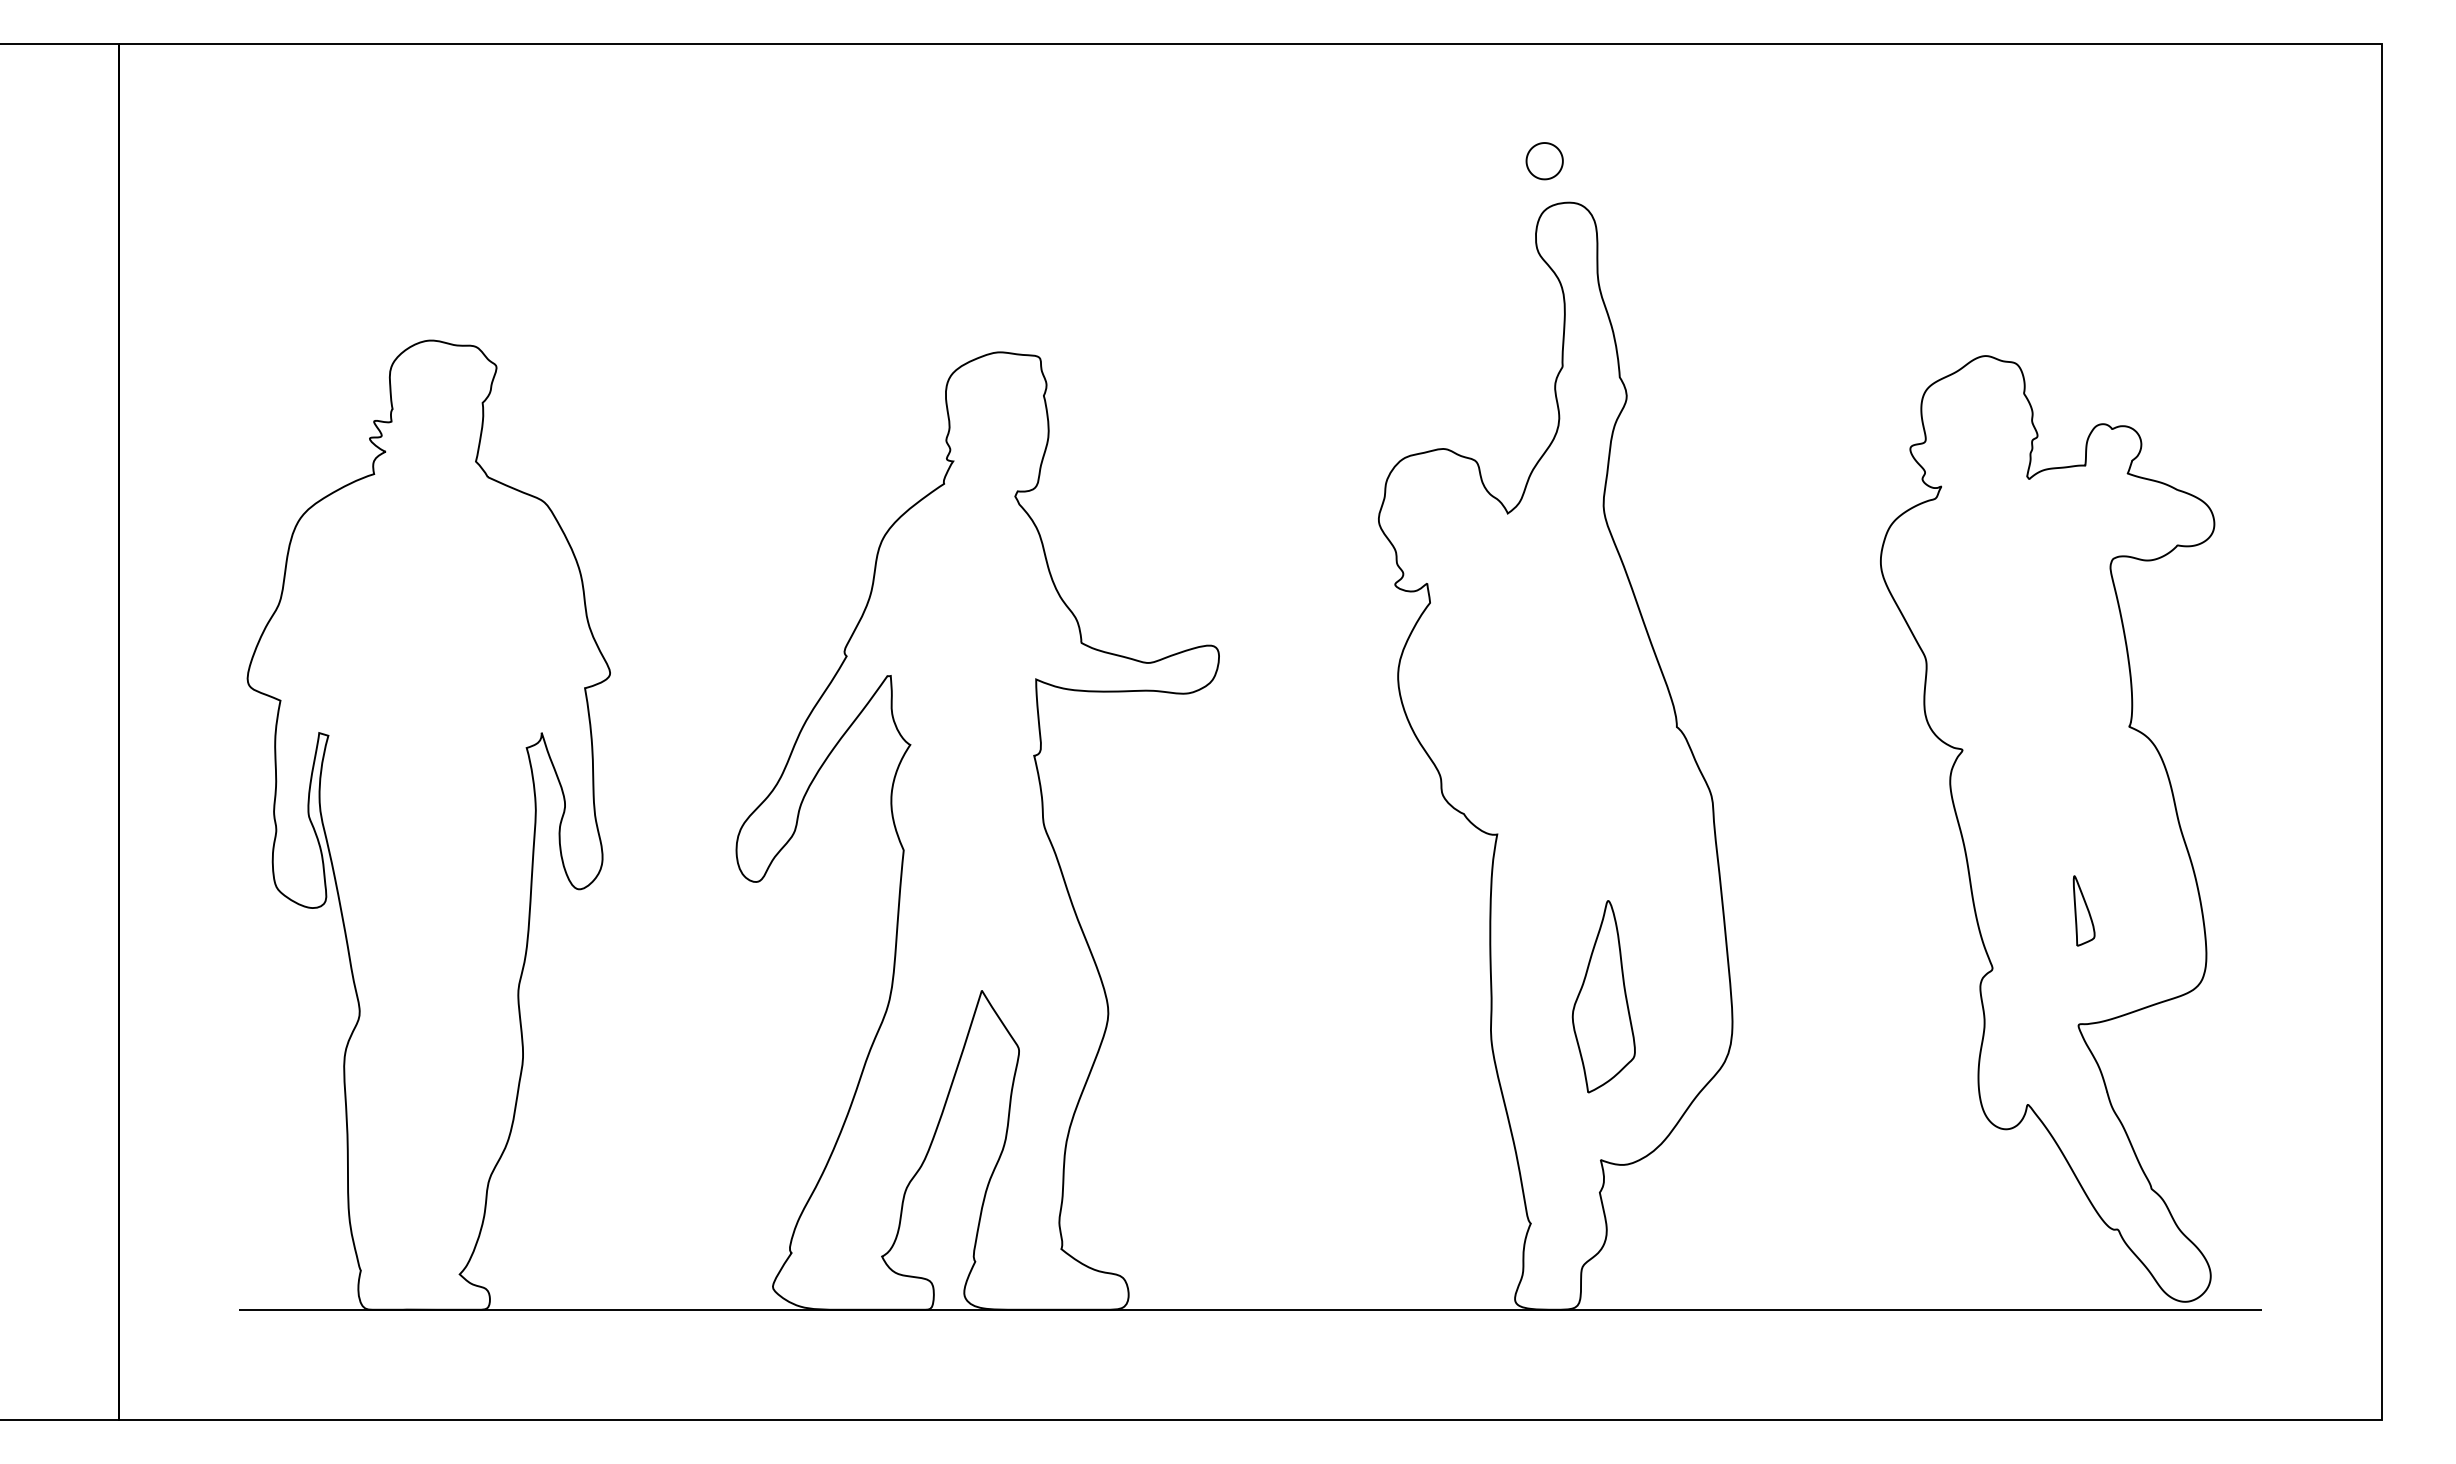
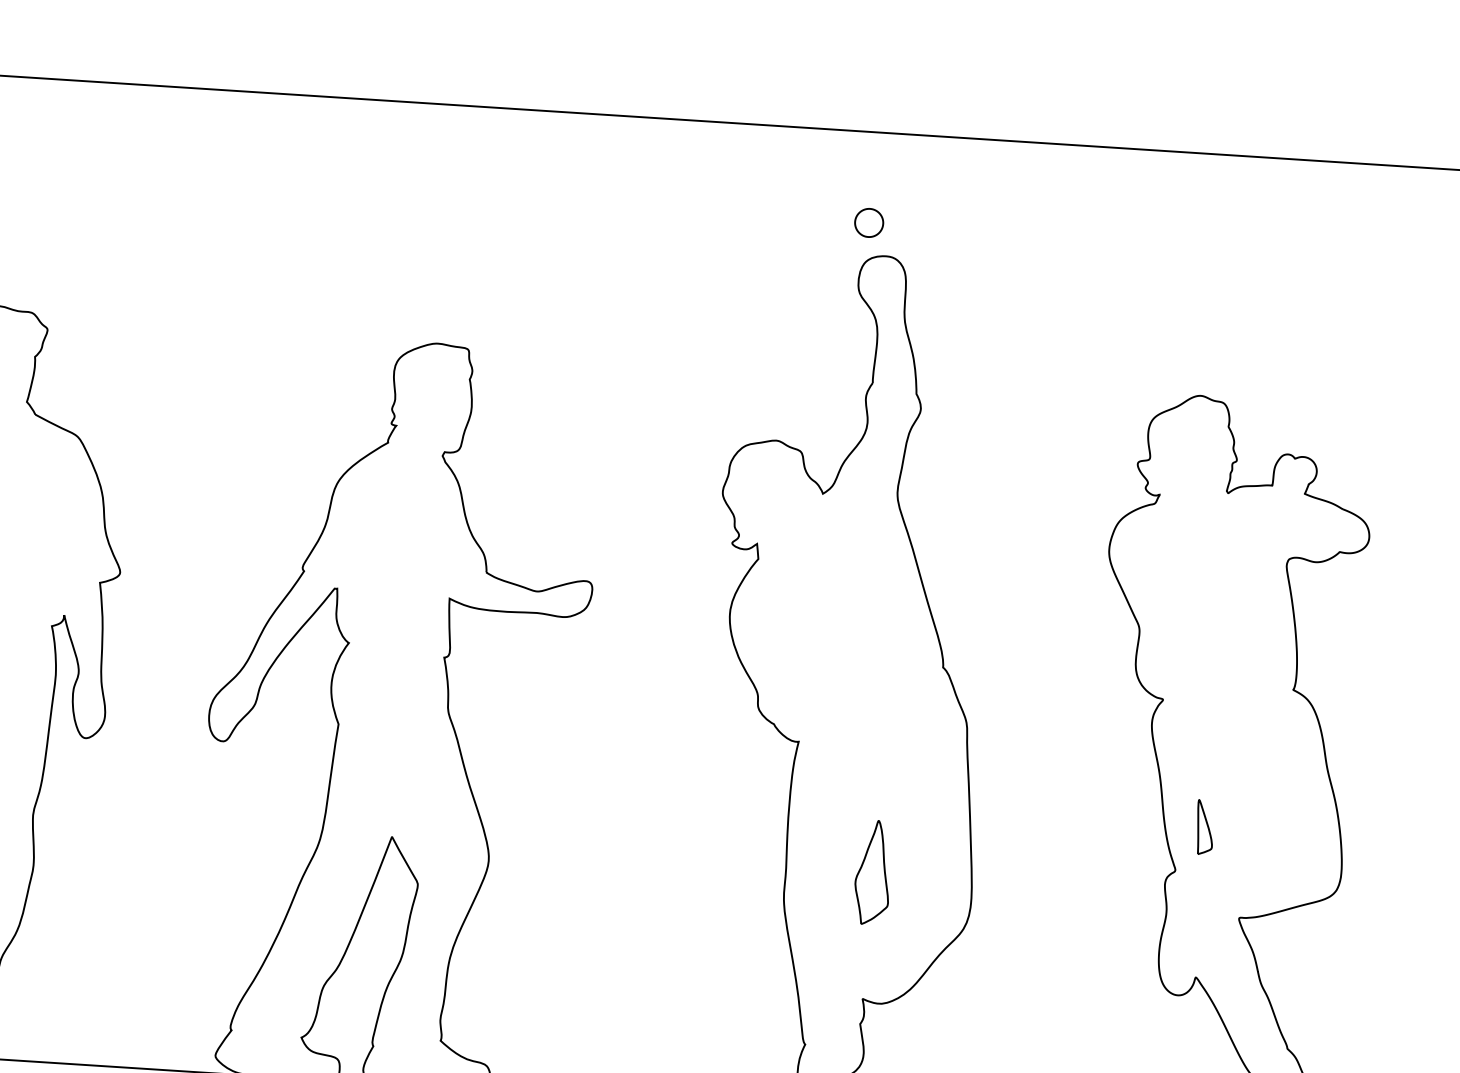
part: (2083, 910) -> (1204, 827), moved
part: (1603, 996) -> (872, 872), size x0.7

